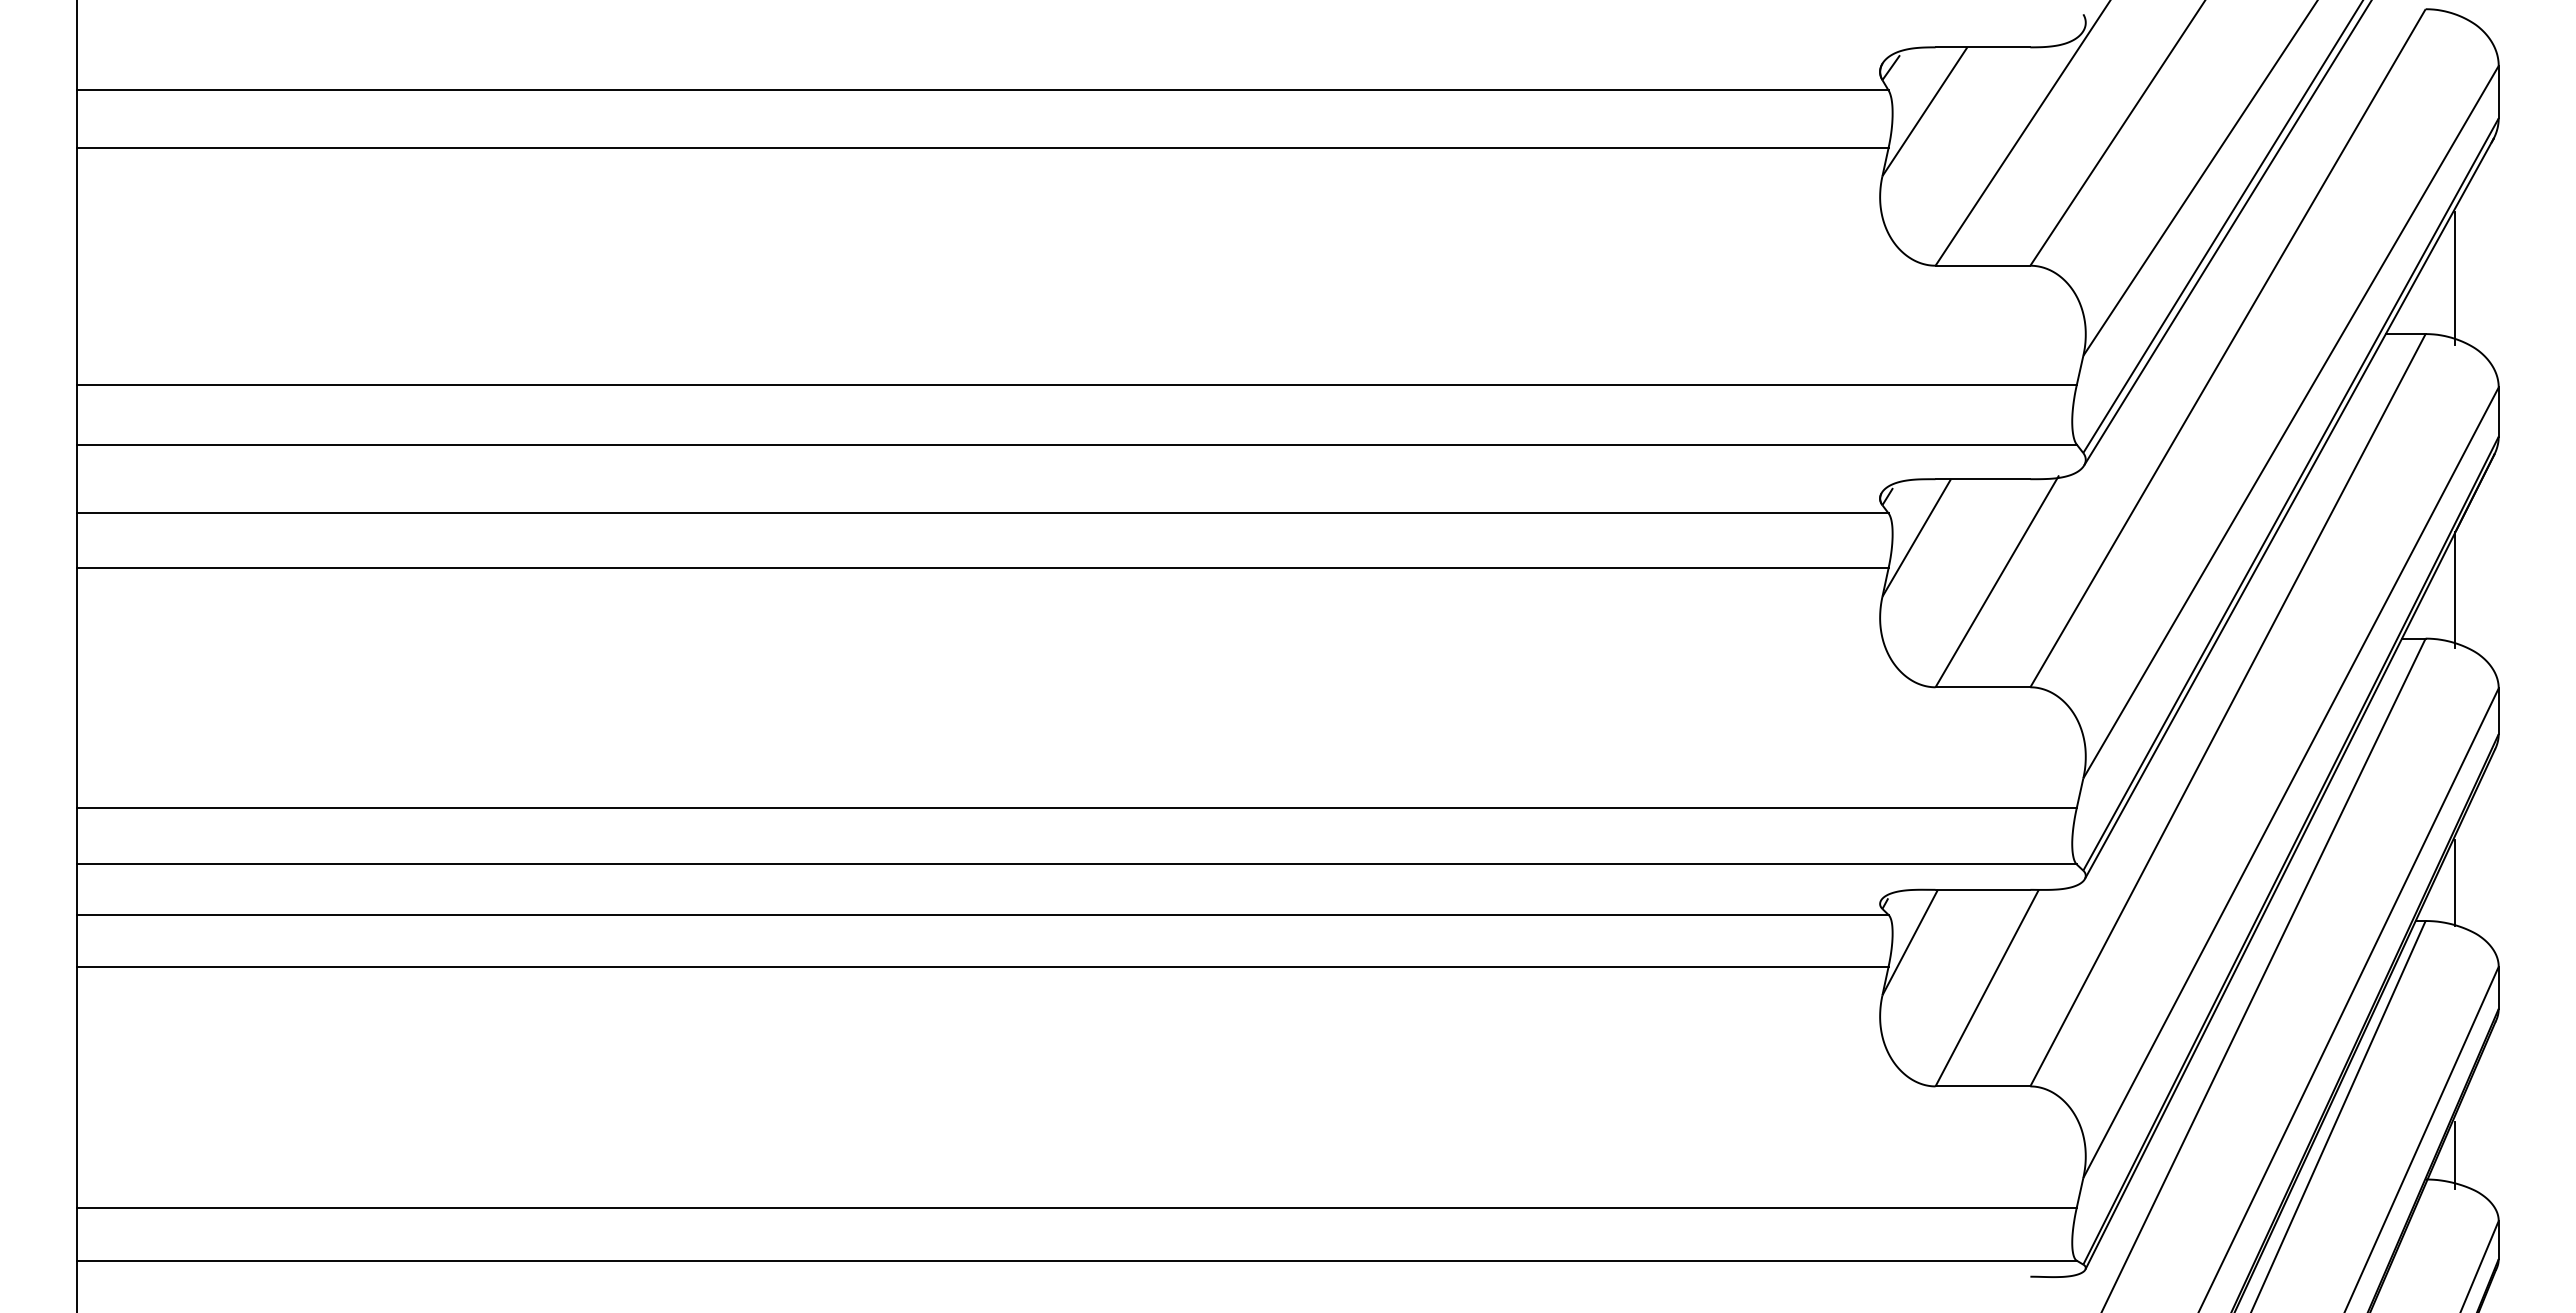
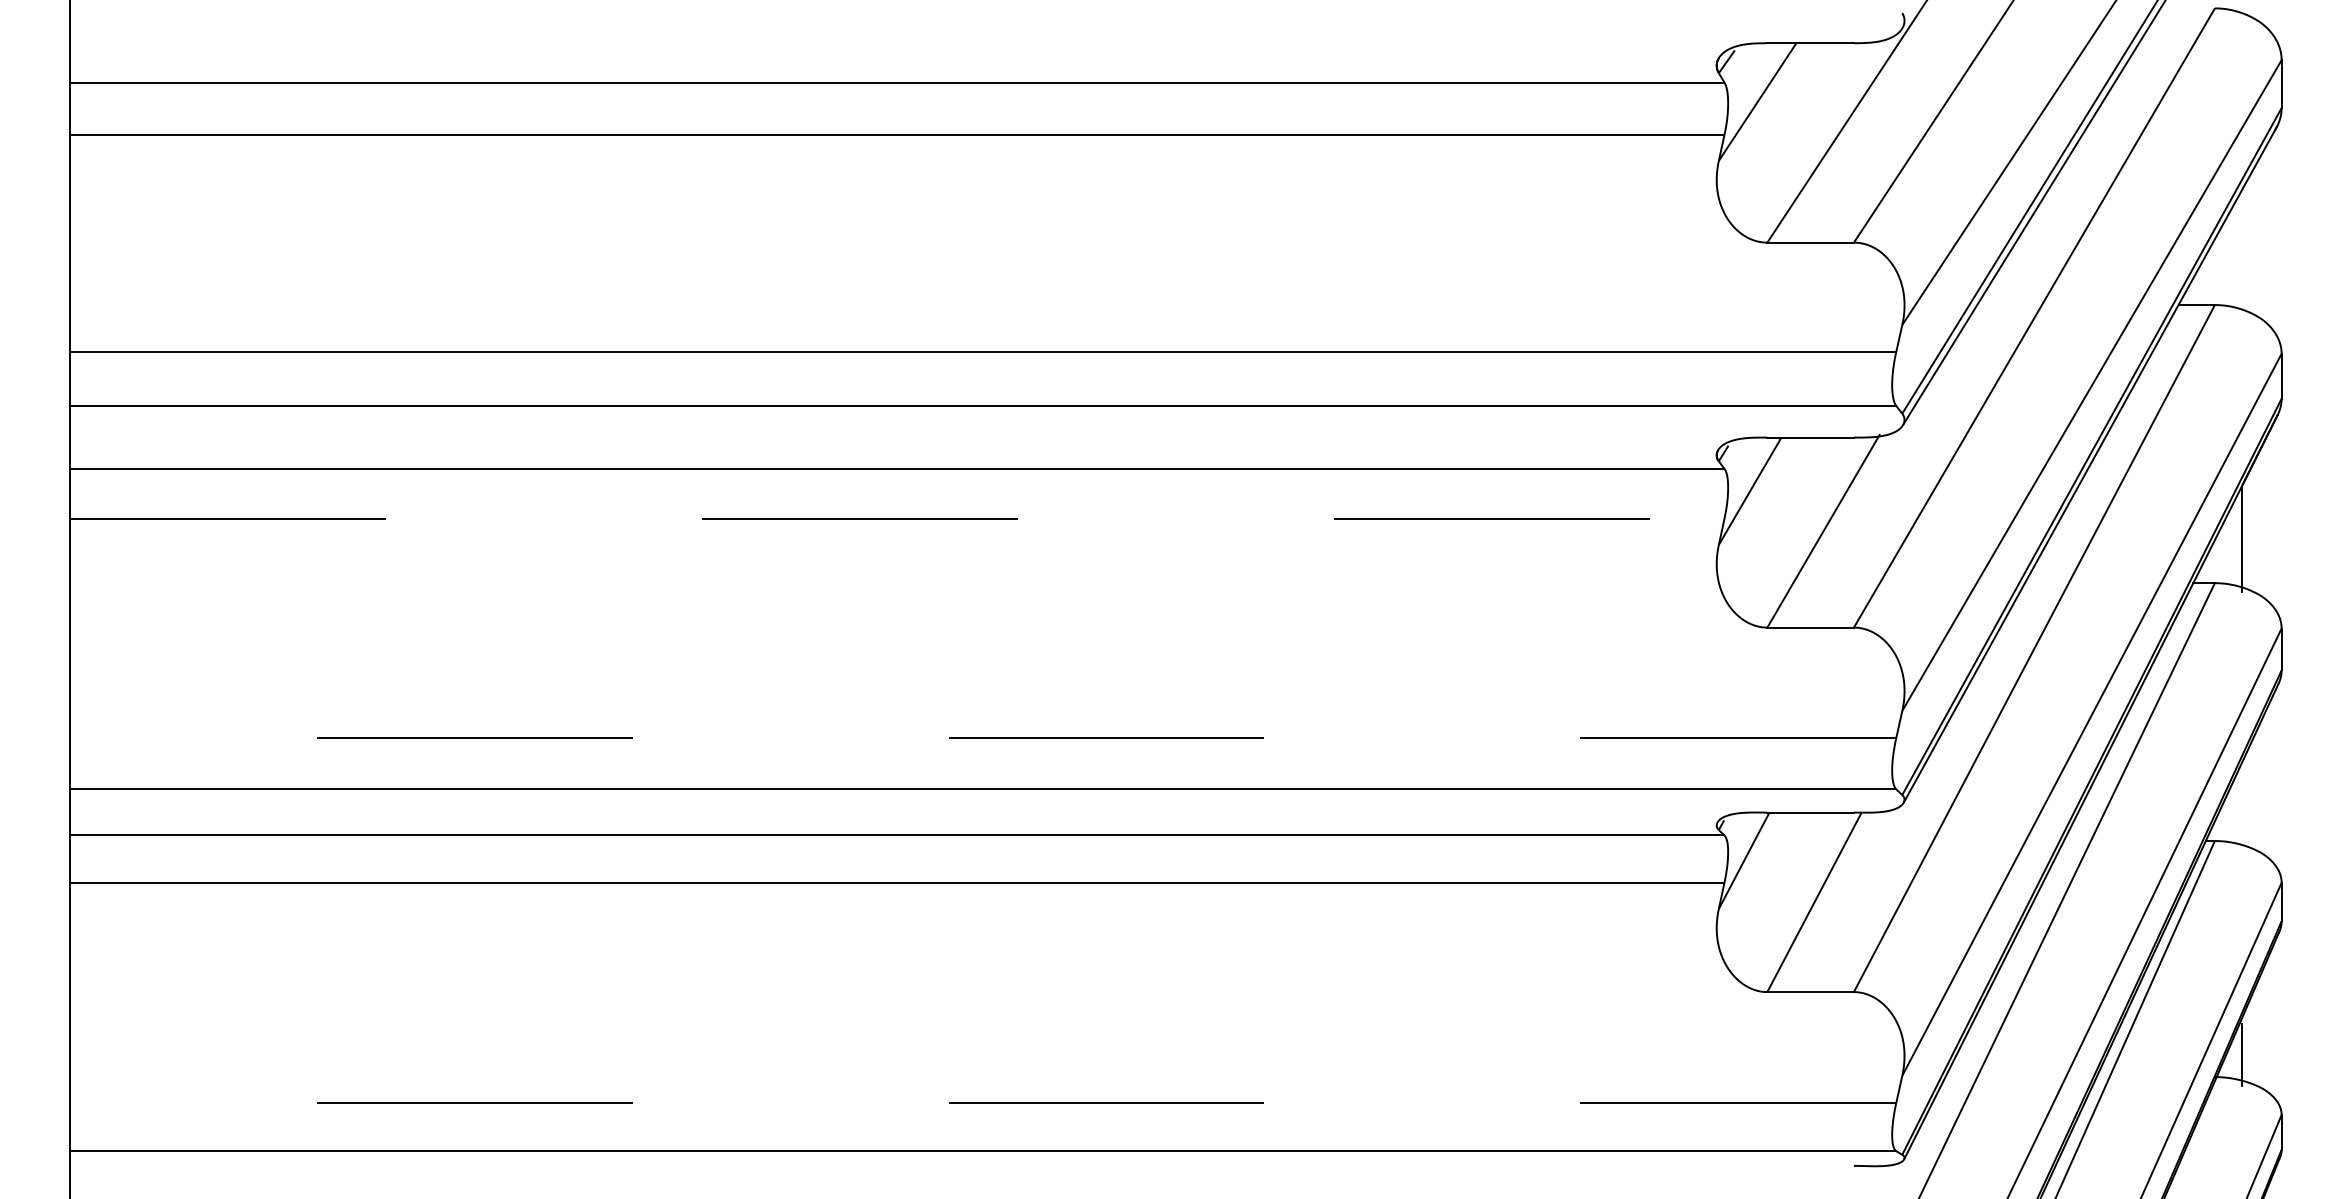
line: (2455, 278) -> (2242, 254), removed
line: (982, 568) -> (897, 519), solid -> dashed
line: (1077, 808) -> (983, 738), solid -> dashed
line: (2455, 882) -> (2242, 805), removed
line: (1077, 1207) -> (983, 1102), solid -> dashed

